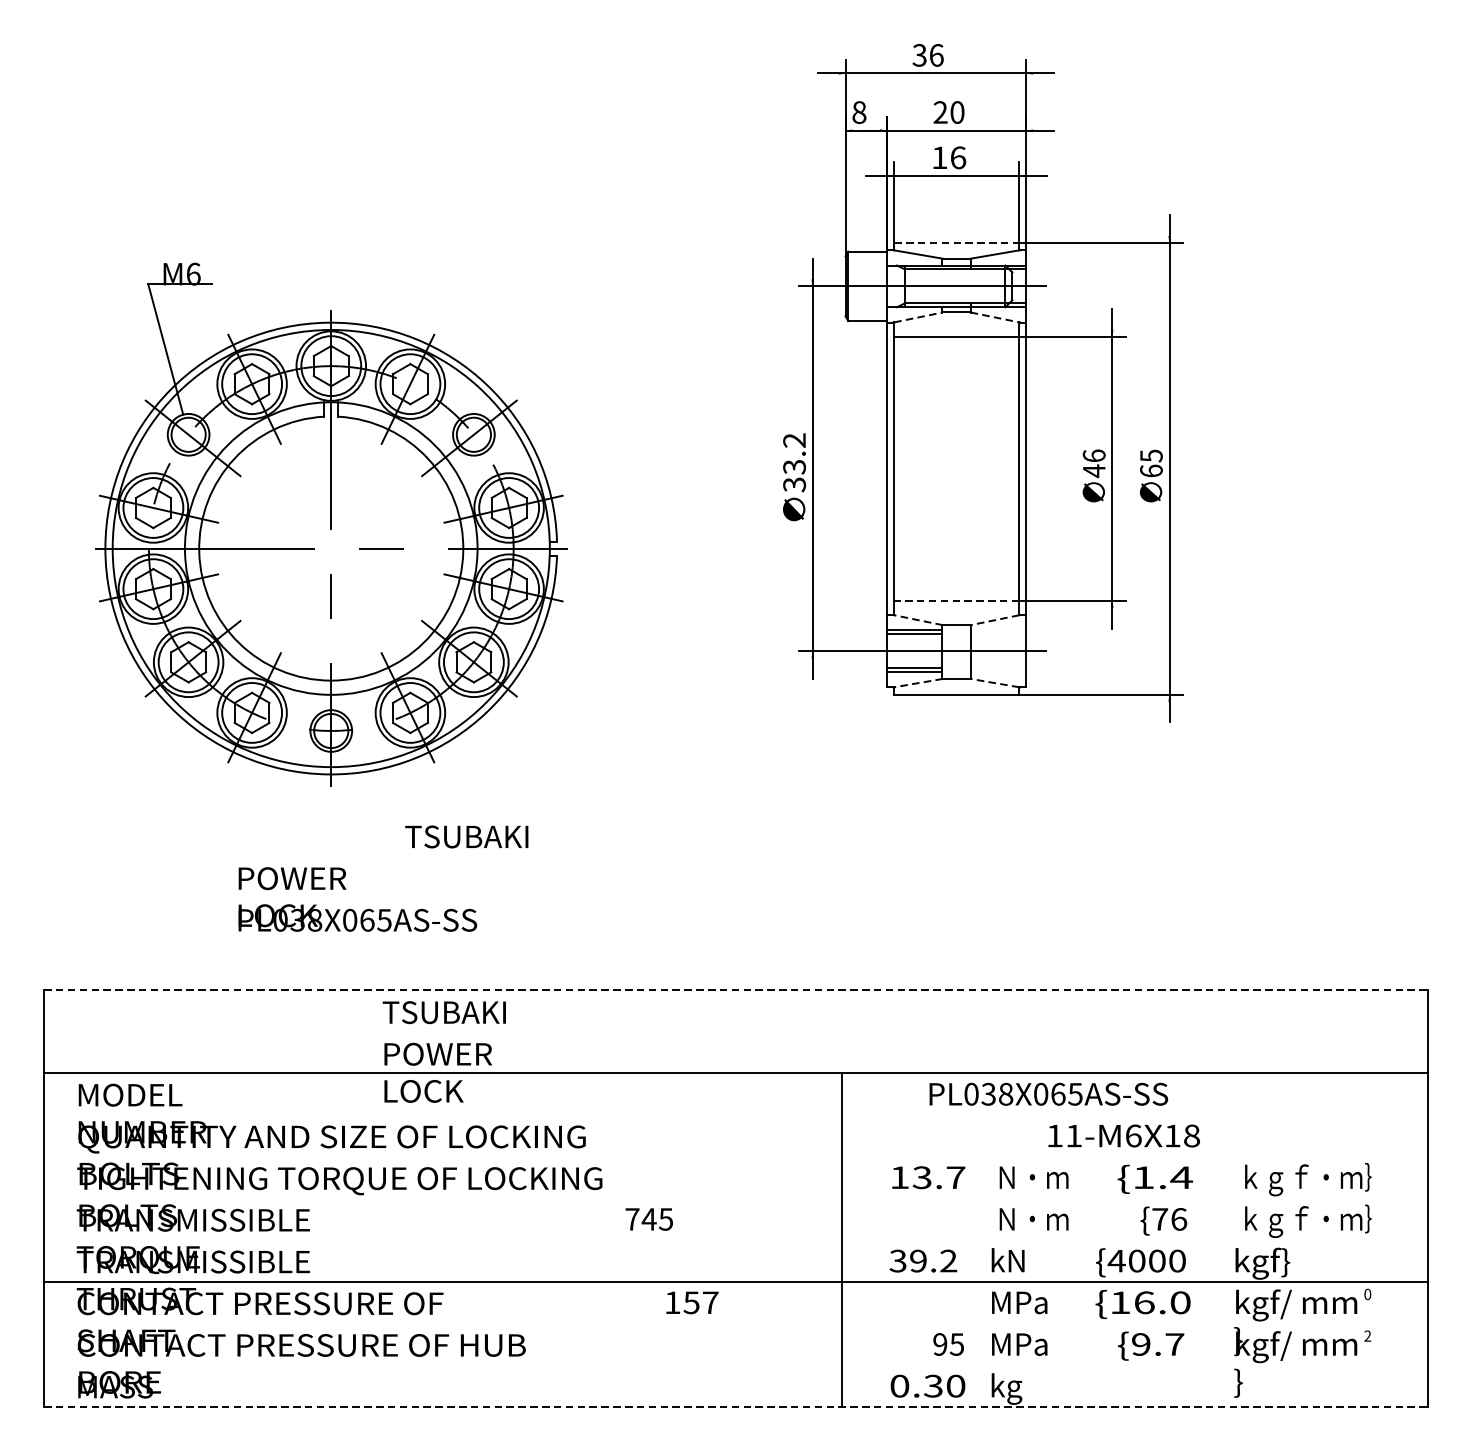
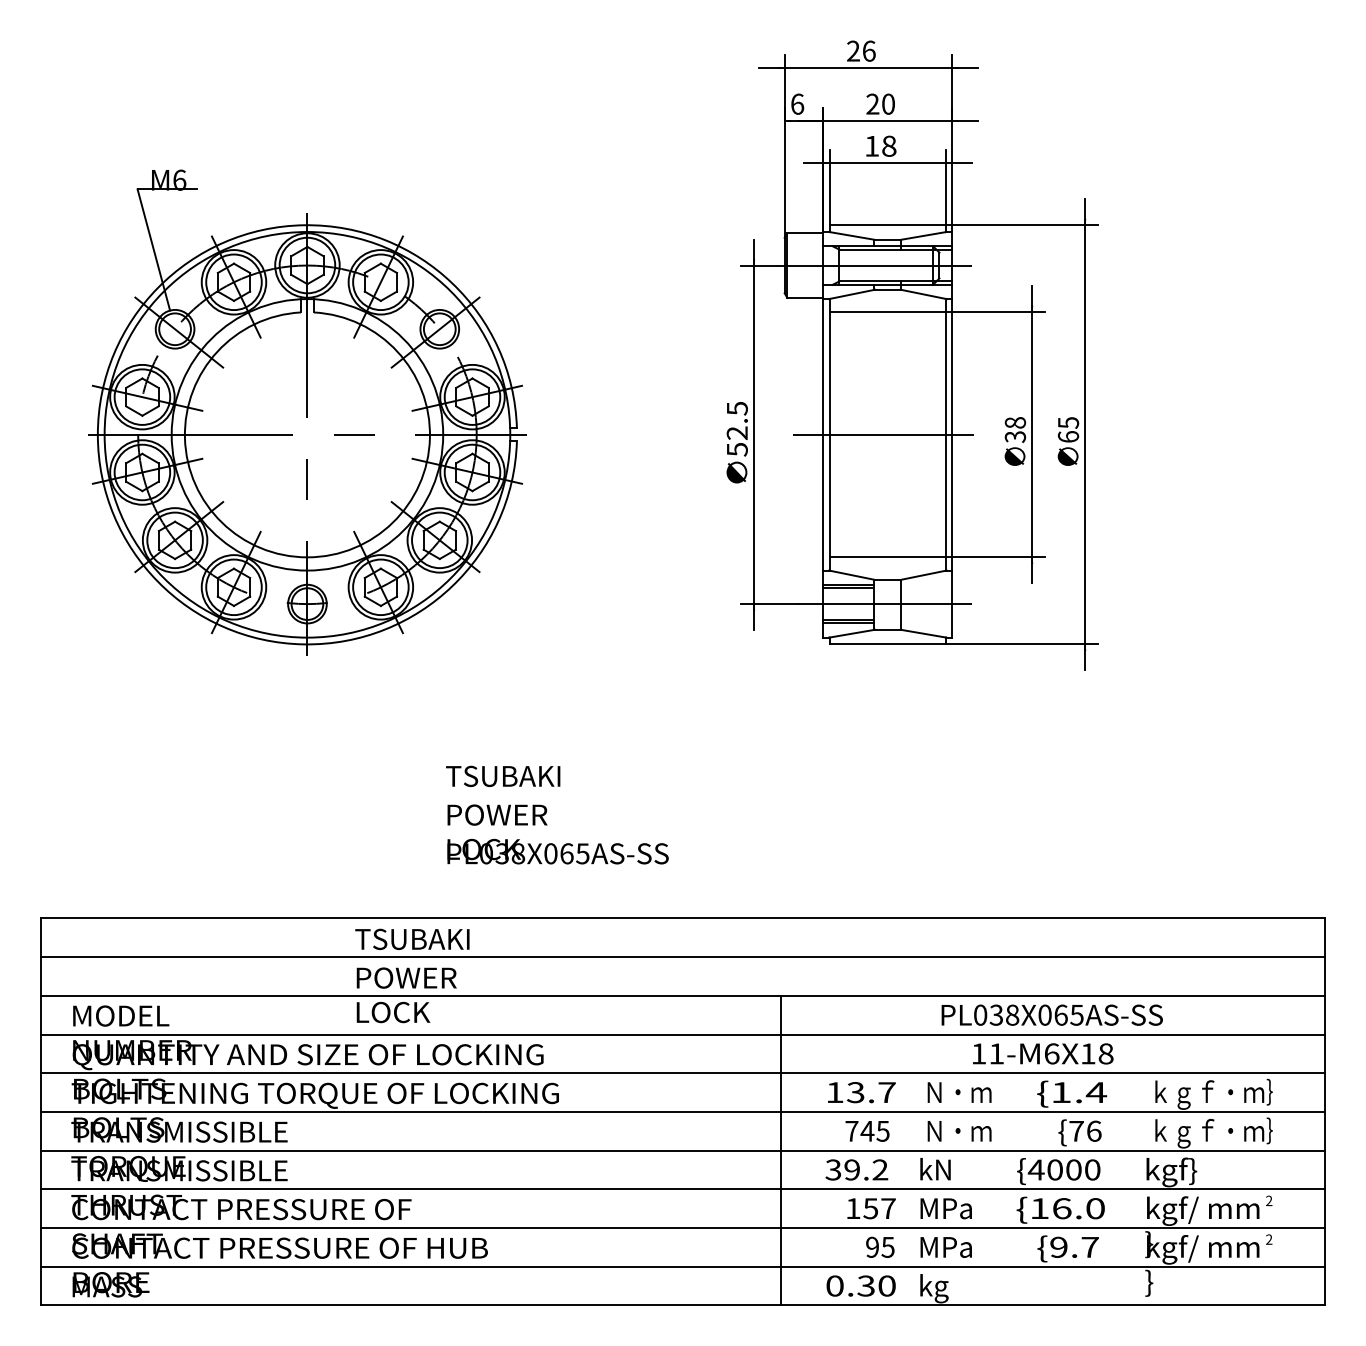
text: (919, 55) -> (853, 51), 36 -> 26
text: (859, 111) -> (797, 103), 8 -> 6
text: (958, 157) -> (889, 145), 16 -> 18
line: (957, 243) -> (888, 225), dashed -> solid
line: (918, 317) -> (852, 294), dashed -> solid
line: (995, 317) -> (923, 294), dashed -> solid
text: (793, 462) -> (736, 428), 33.2 -> 52.5
text: (1094, 464) -> (1015, 430), 46 -> 38
line: (951, 468) -> (882, 434), added
part: (331, 524) -> (307, 412), moved
line: (956, 601) -> (887, 557), dashed -> solid
line: (918, 620) -> (852, 575), dashed -> solid
line: (995, 620) -> (923, 575), dashed -> solid
line: (918, 682) -> (852, 633), dashed -> solid
line: (995, 682) -> (923, 633), dashed -> solid
text: (467, 835) -> (503, 775), moved
text: (357, 899) -> (557, 834), moved
line: (736, 990) -> (683, 918), dashed -> solid
line: (735, 1032) -> (682, 957), added
text: (1047, 1093) -> (1051, 1014), moved
line: (735, 1115) -> (682, 1034), added
line: (735, 1157) -> (682, 1073), added
line: (735, 1198) -> (682, 1111), added
text: (649, 1219) -> (867, 1131), moved
line: (735, 1240) -> (682, 1150), added
text: (1368, 1293) -> (1269, 1200), 0 -> 2
text: (692, 1302) -> (871, 1208), moved
line: (735, 1324) -> (682, 1228), added
line: (735, 1365) -> (682, 1266), added
line: (736, 1407) -> (683, 1305), dashed -> solid

